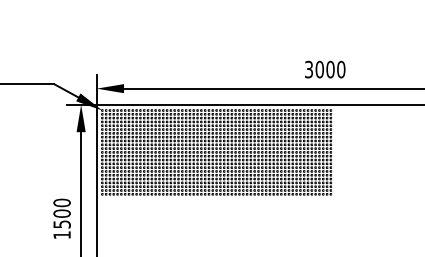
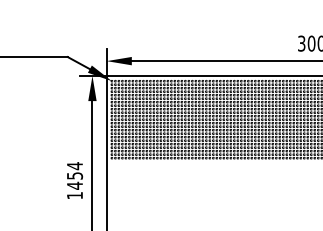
text: (61, 213) -> (74, 175), 1500 -> 1454

